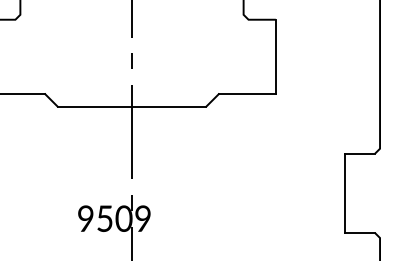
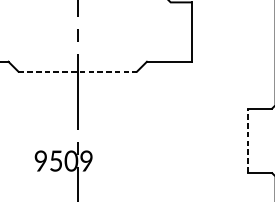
line: (132, 106) -> (78, 71), solid -> dashed
line: (345, 193) -> (247, 140), solid -> dashed

